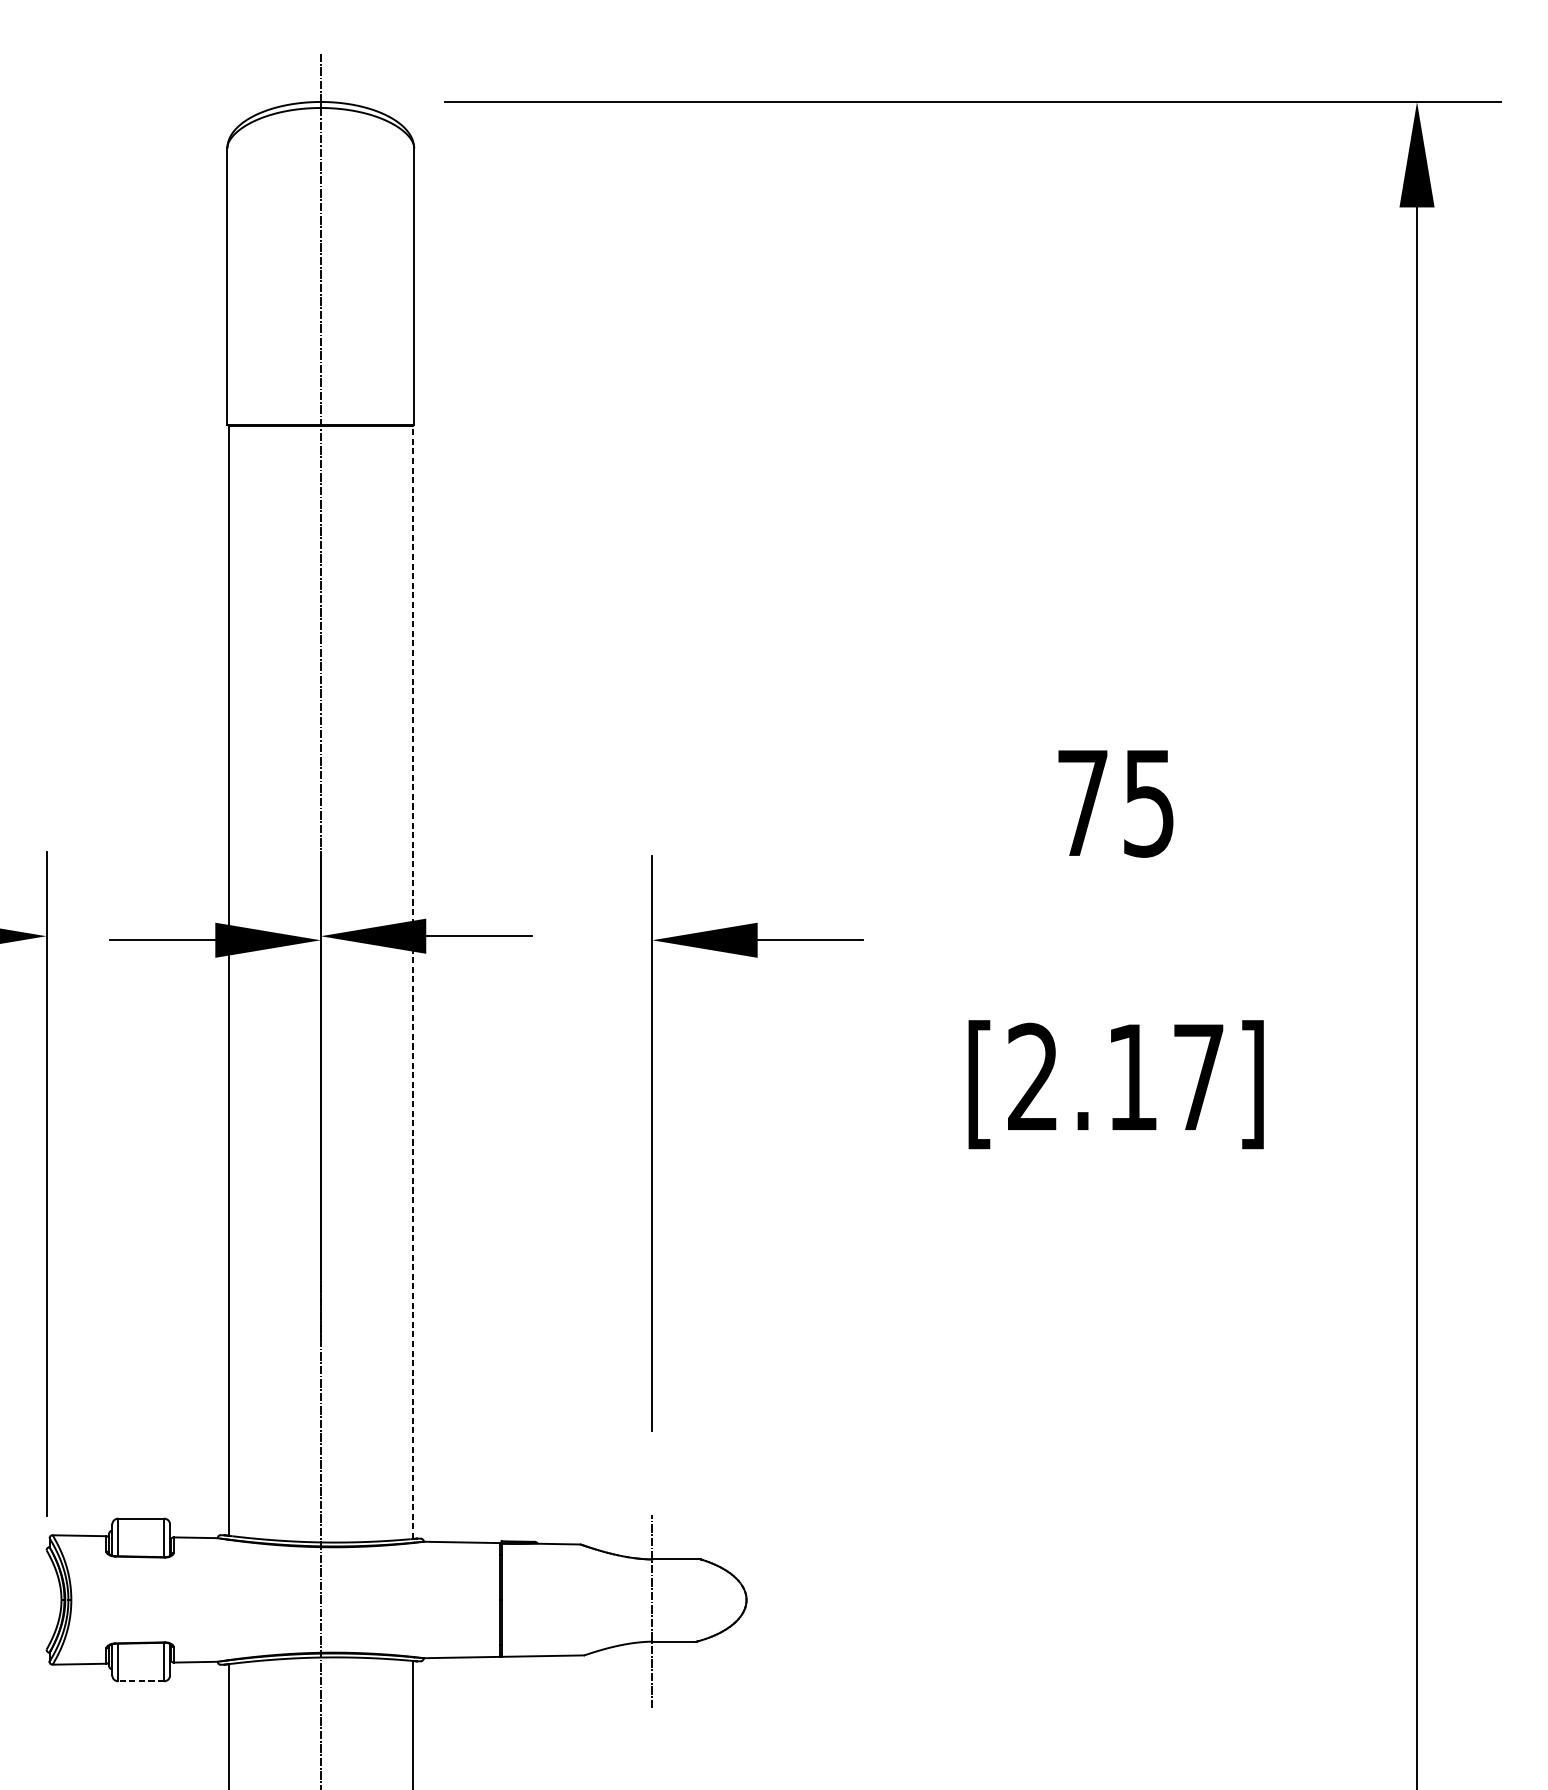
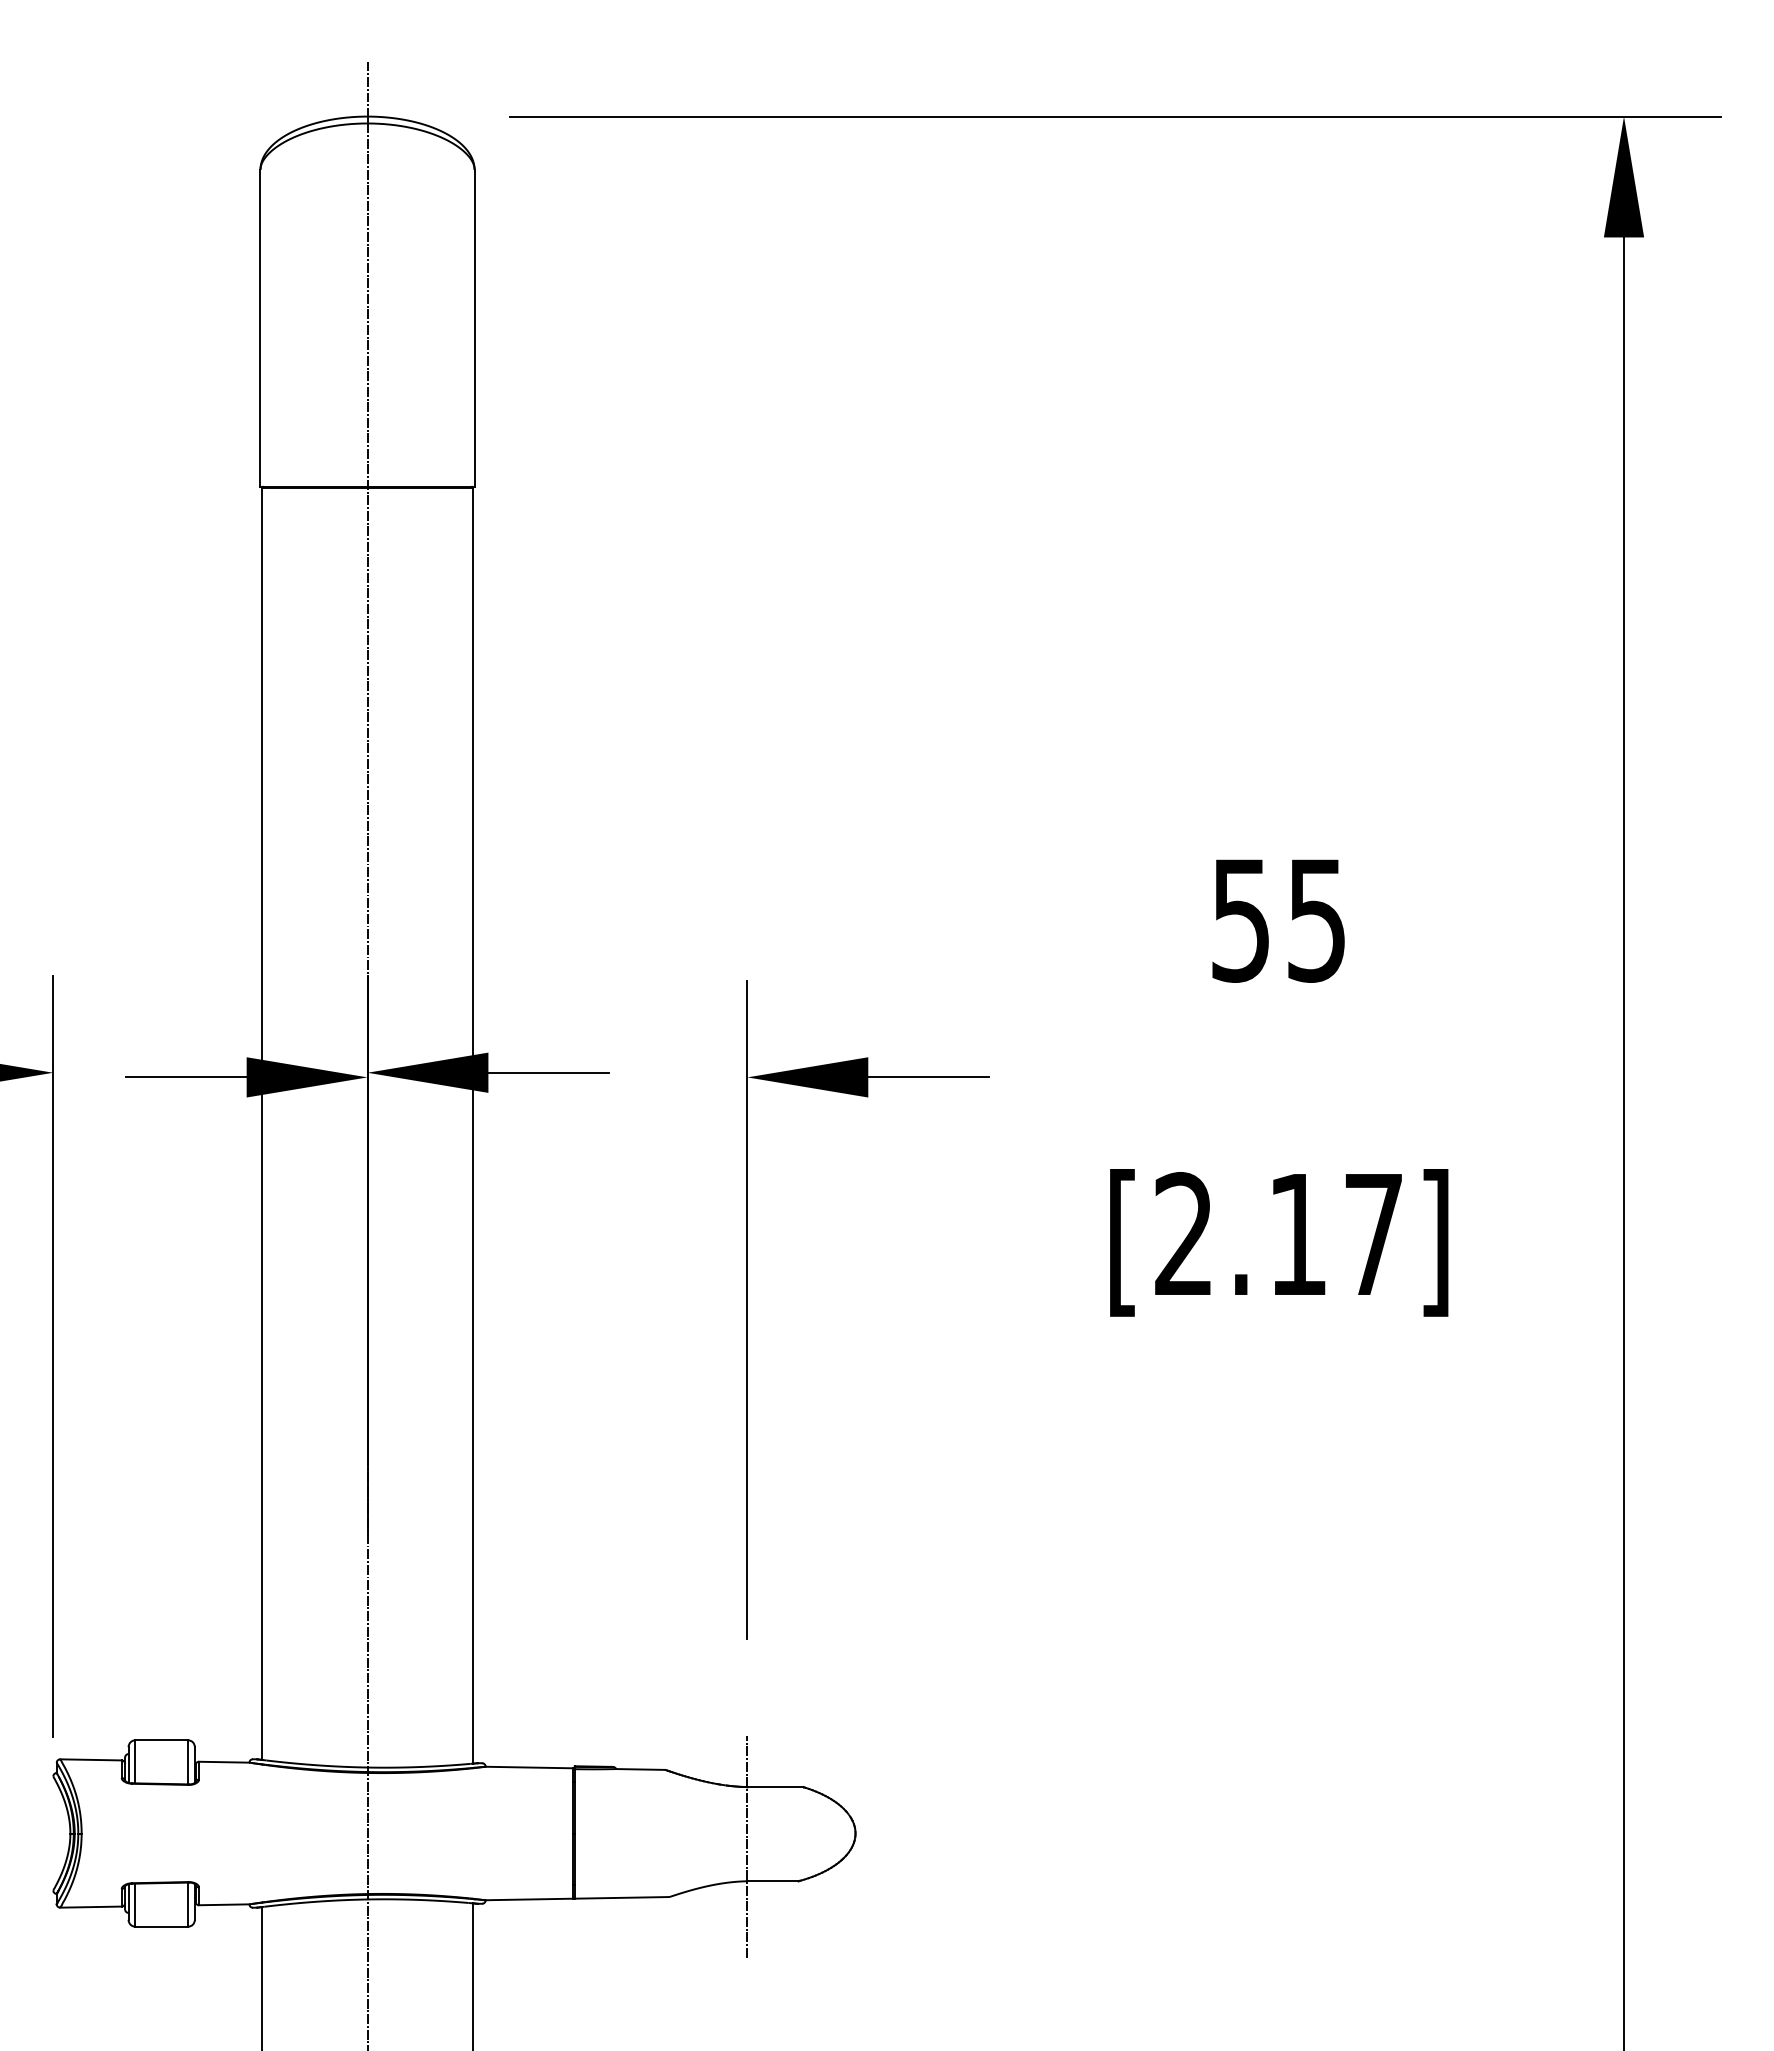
text: (1082, 803) -> (1240, 920), 75 -> 55
line: (413, 983) -> (473, 1126), dashed -> solid
line: (141, 1681) -> (161, 1926), dashed -> solid

